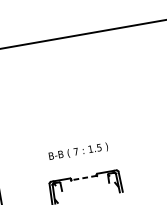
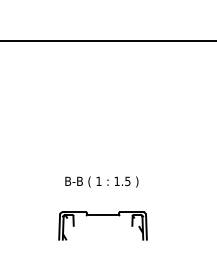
text: (75, 151) -> (98, 180), 7 -> 1
line: (84, 177) -> (103, 214), dashed -> solid

